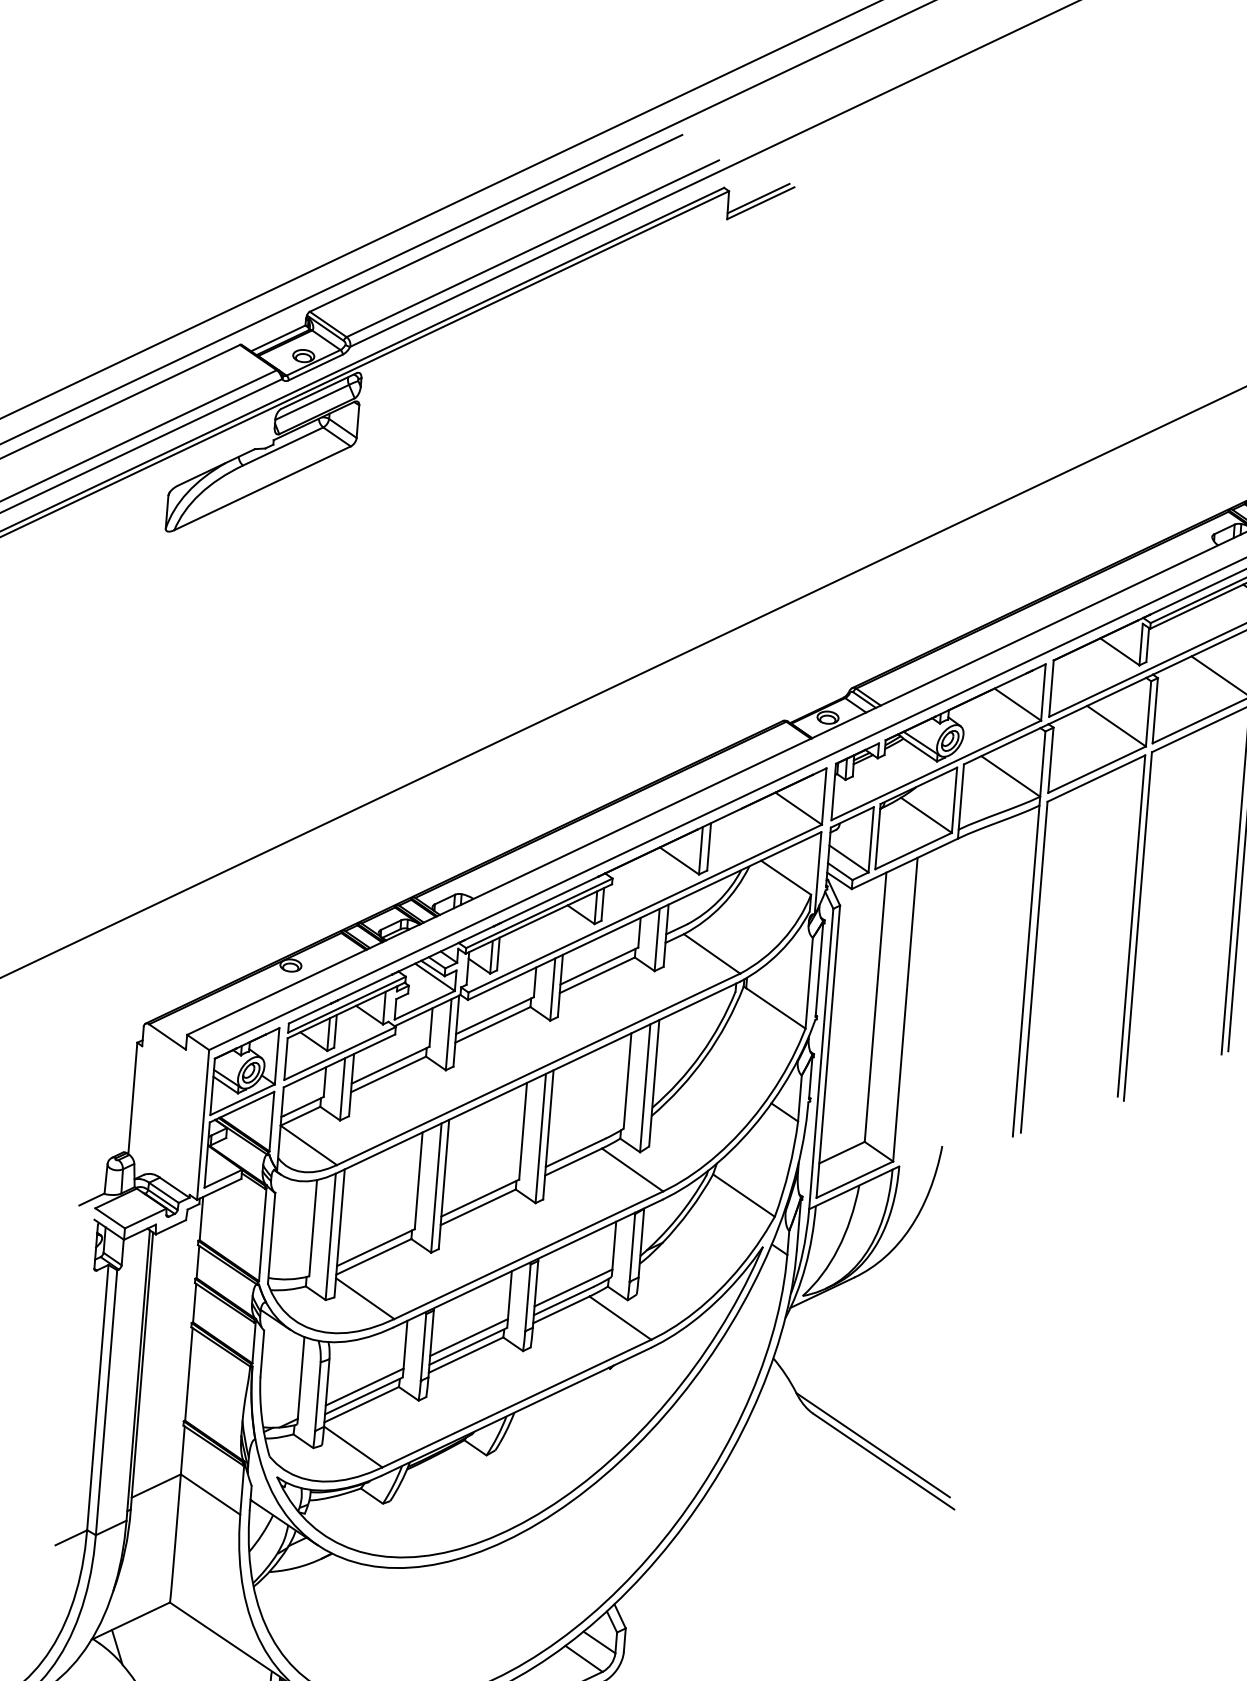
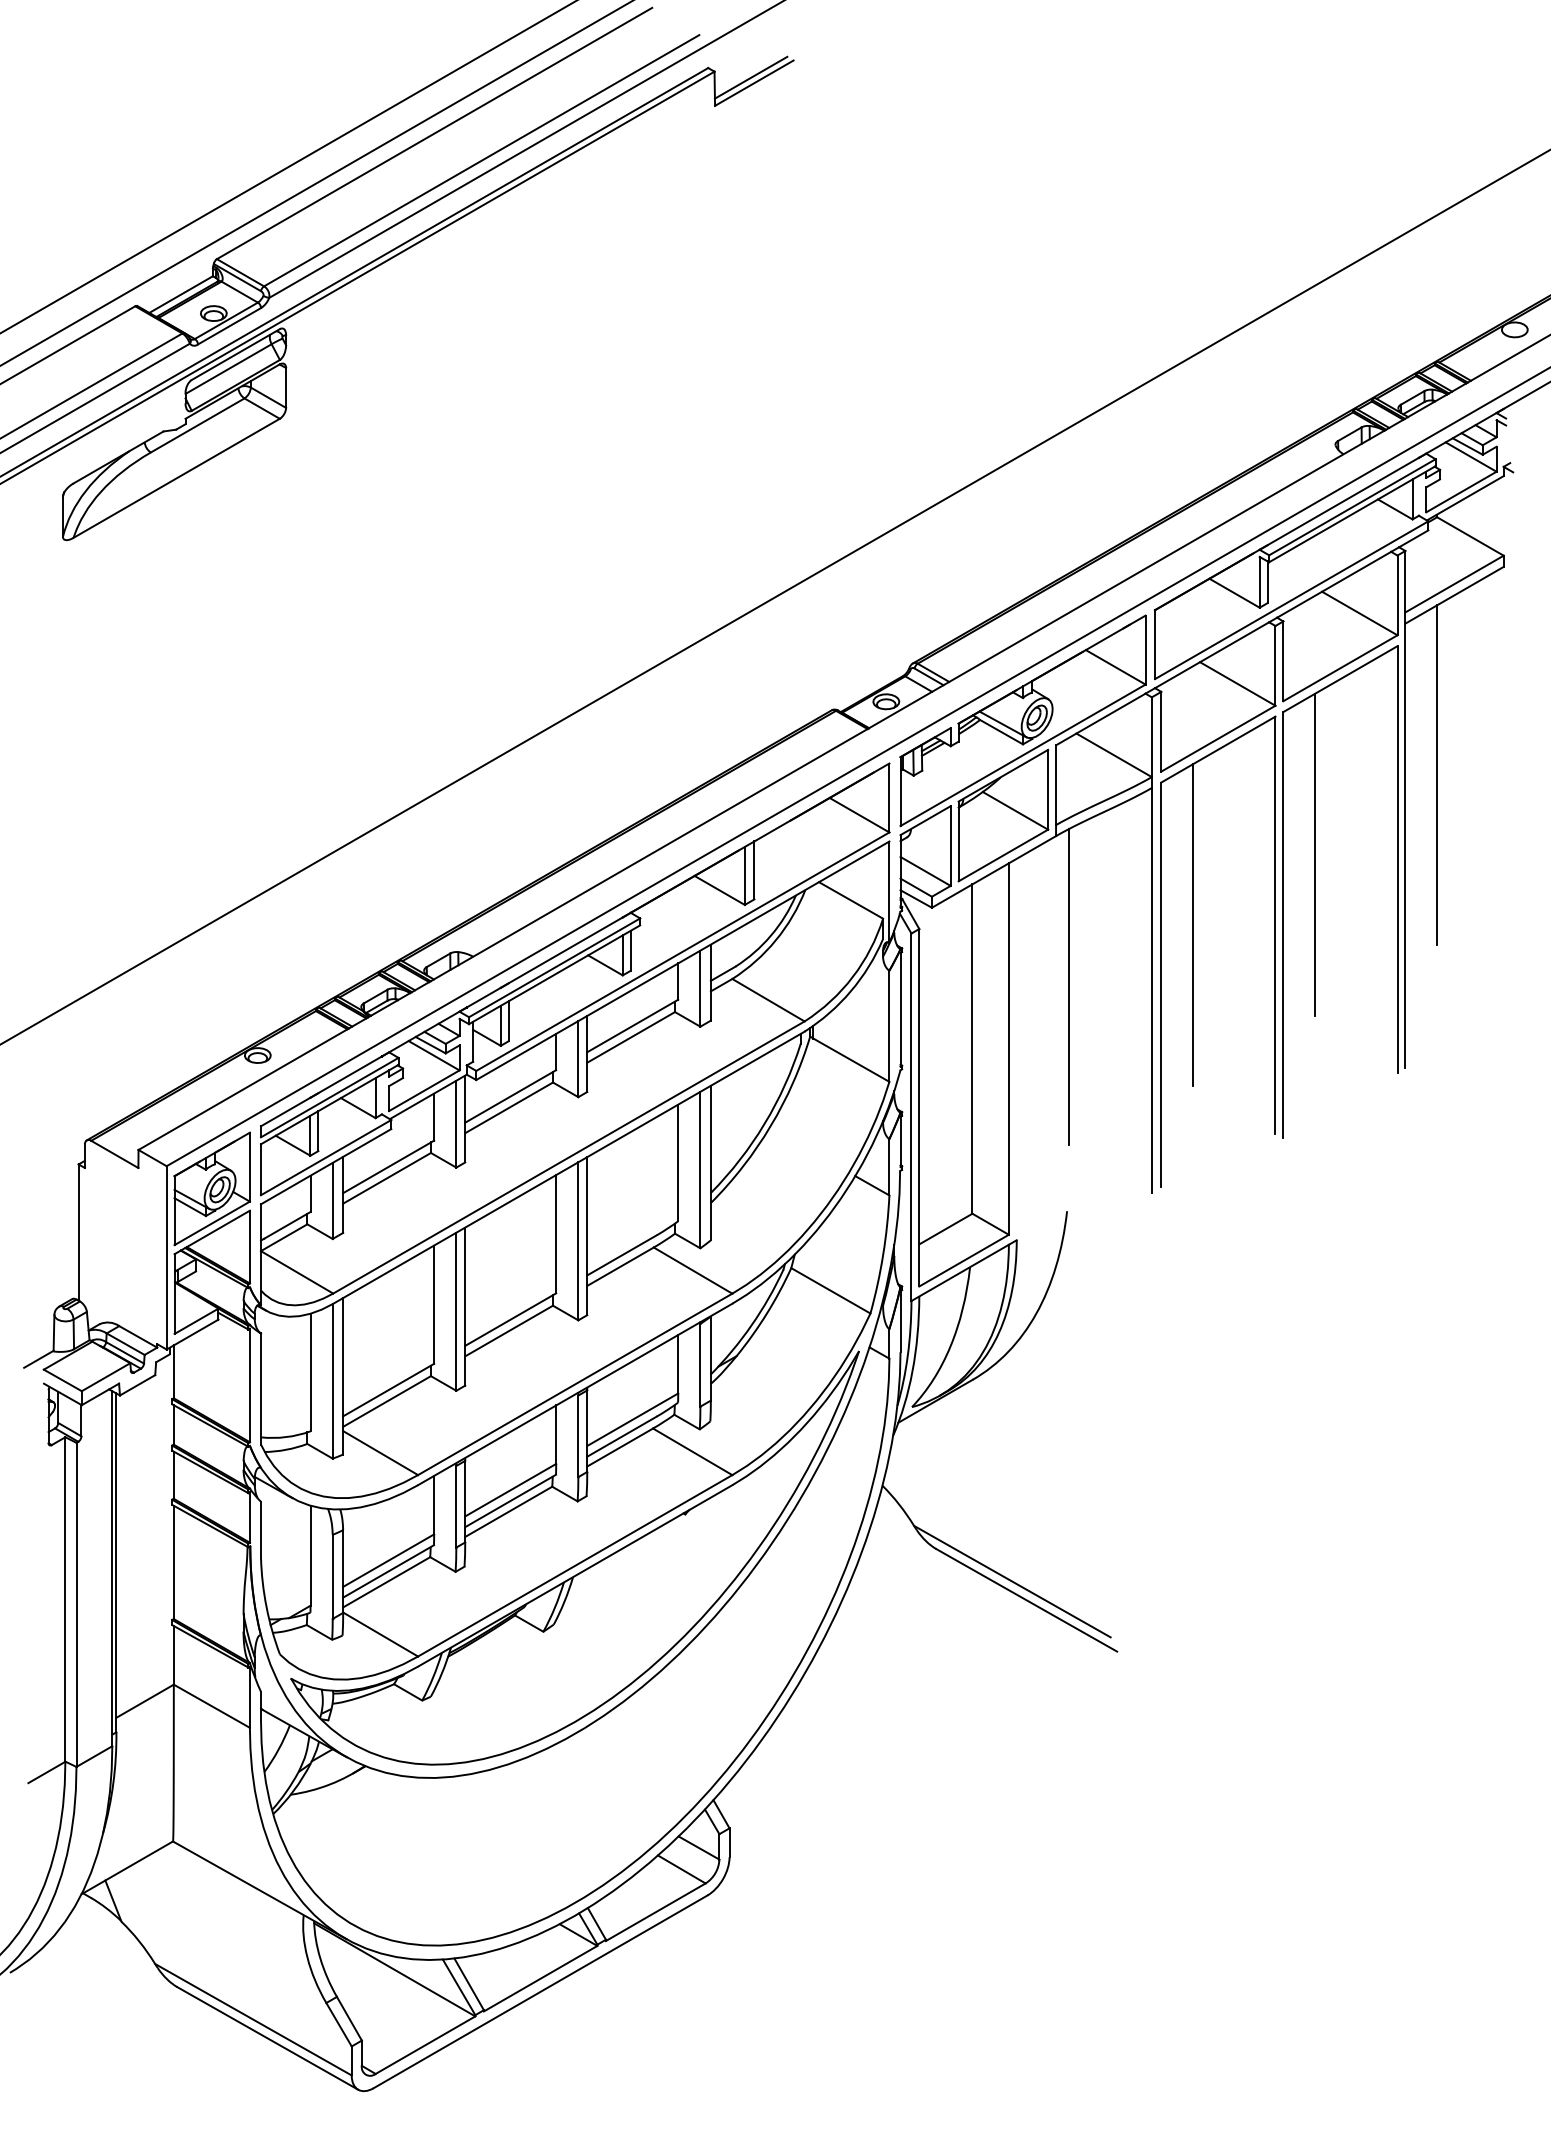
line: (1168, 870) -> (1315, 854), added
line: (1064, 920) -> (1193, 925), added
line: (959, 962) -> (1069, 986), added

